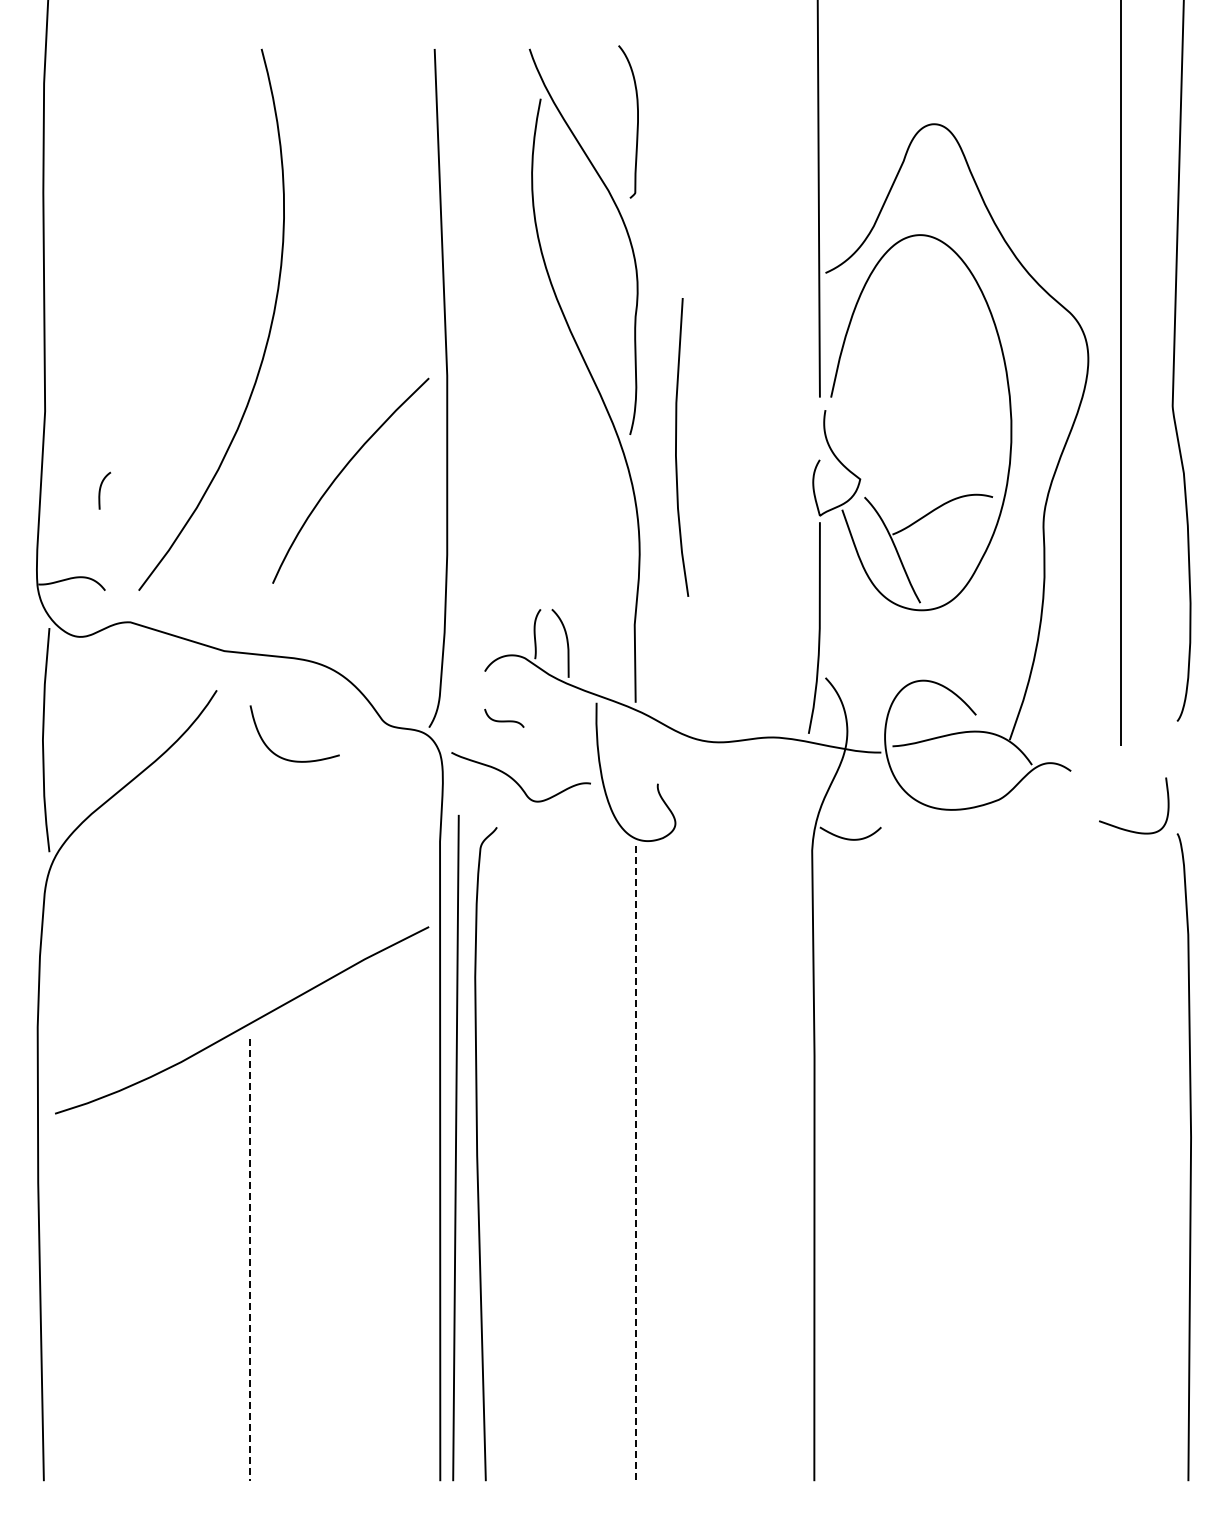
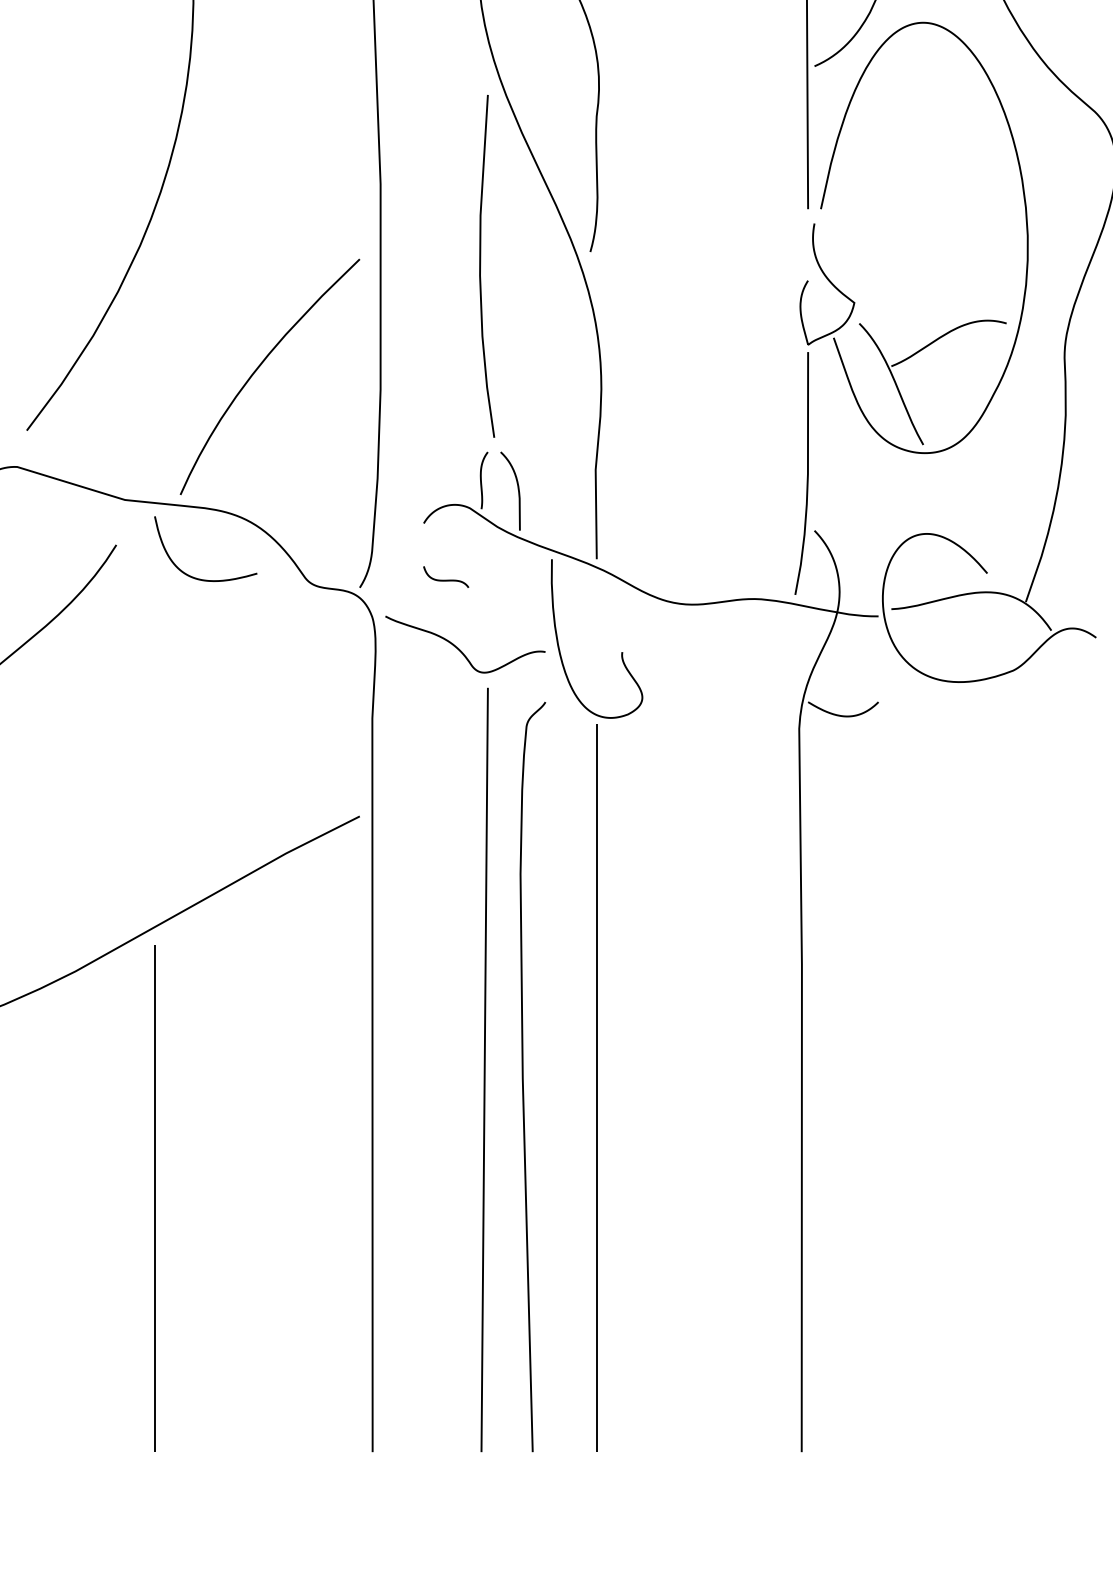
curve: (676, 447) -> (480, 266), moved
curve: (341, 473) -> (259, 368), moved
curve: (286, 758) -> (196, 577), moved
line: (455, 1147) -> (484, 1069), moved
curve: (478, 1154) -> (524, 1077), moved
line: (635, 1163) -> (596, 1087), dashed -> solid
line: (250, 1260) -> (154, 1199), dashed -> solid

